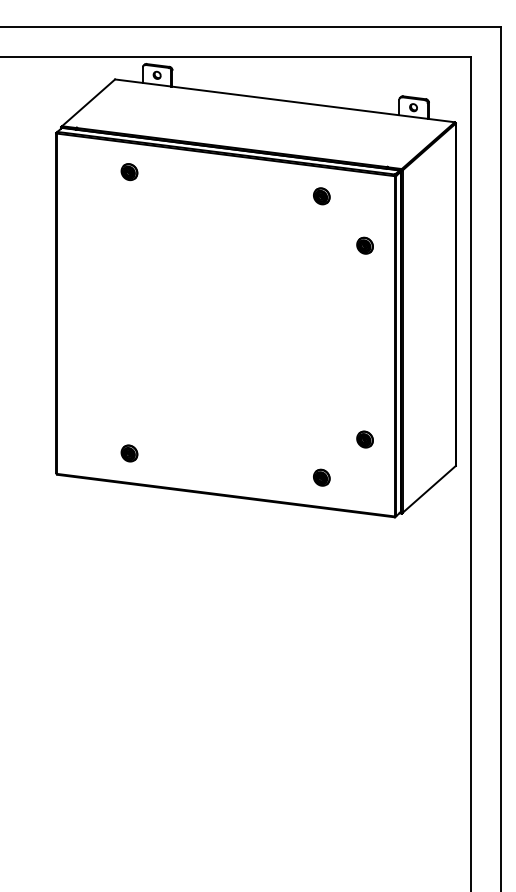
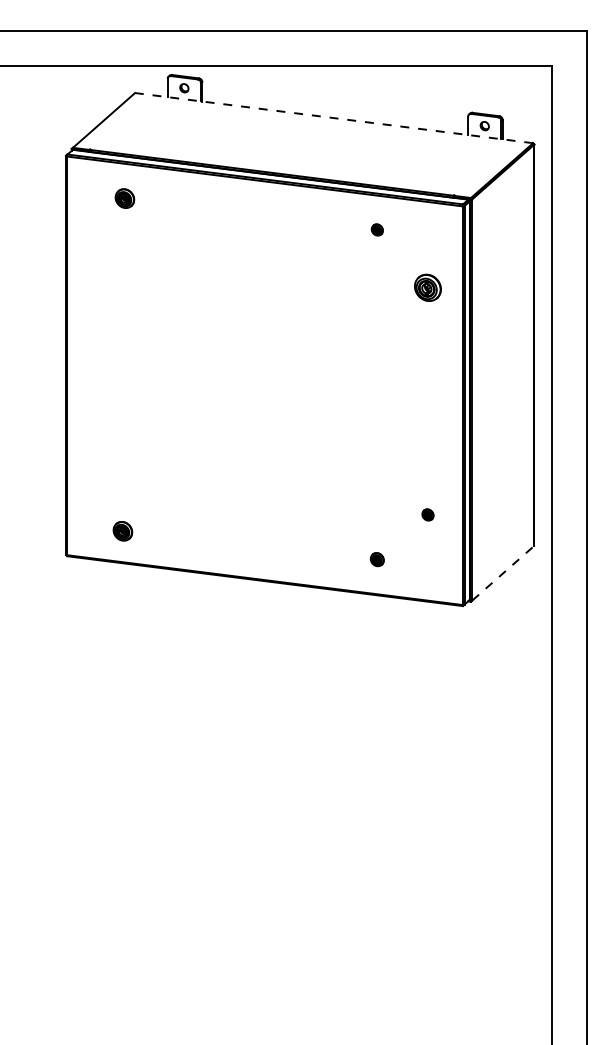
line: (285, 101) -> (334, 118), solid -> dashed
part: (129, 172) -> (124, 198), moved
part: (322, 195) -> (377, 229), size x0.6
part: (364, 245) -> (427, 287), size x1.4
part: (364, 439) -> (427, 514), size x0.6
part: (129, 453) -> (122, 531), moved
part: (322, 477) -> (377, 559), size x0.7
line: (429, 488) -> (503, 572), solid -> dashed

